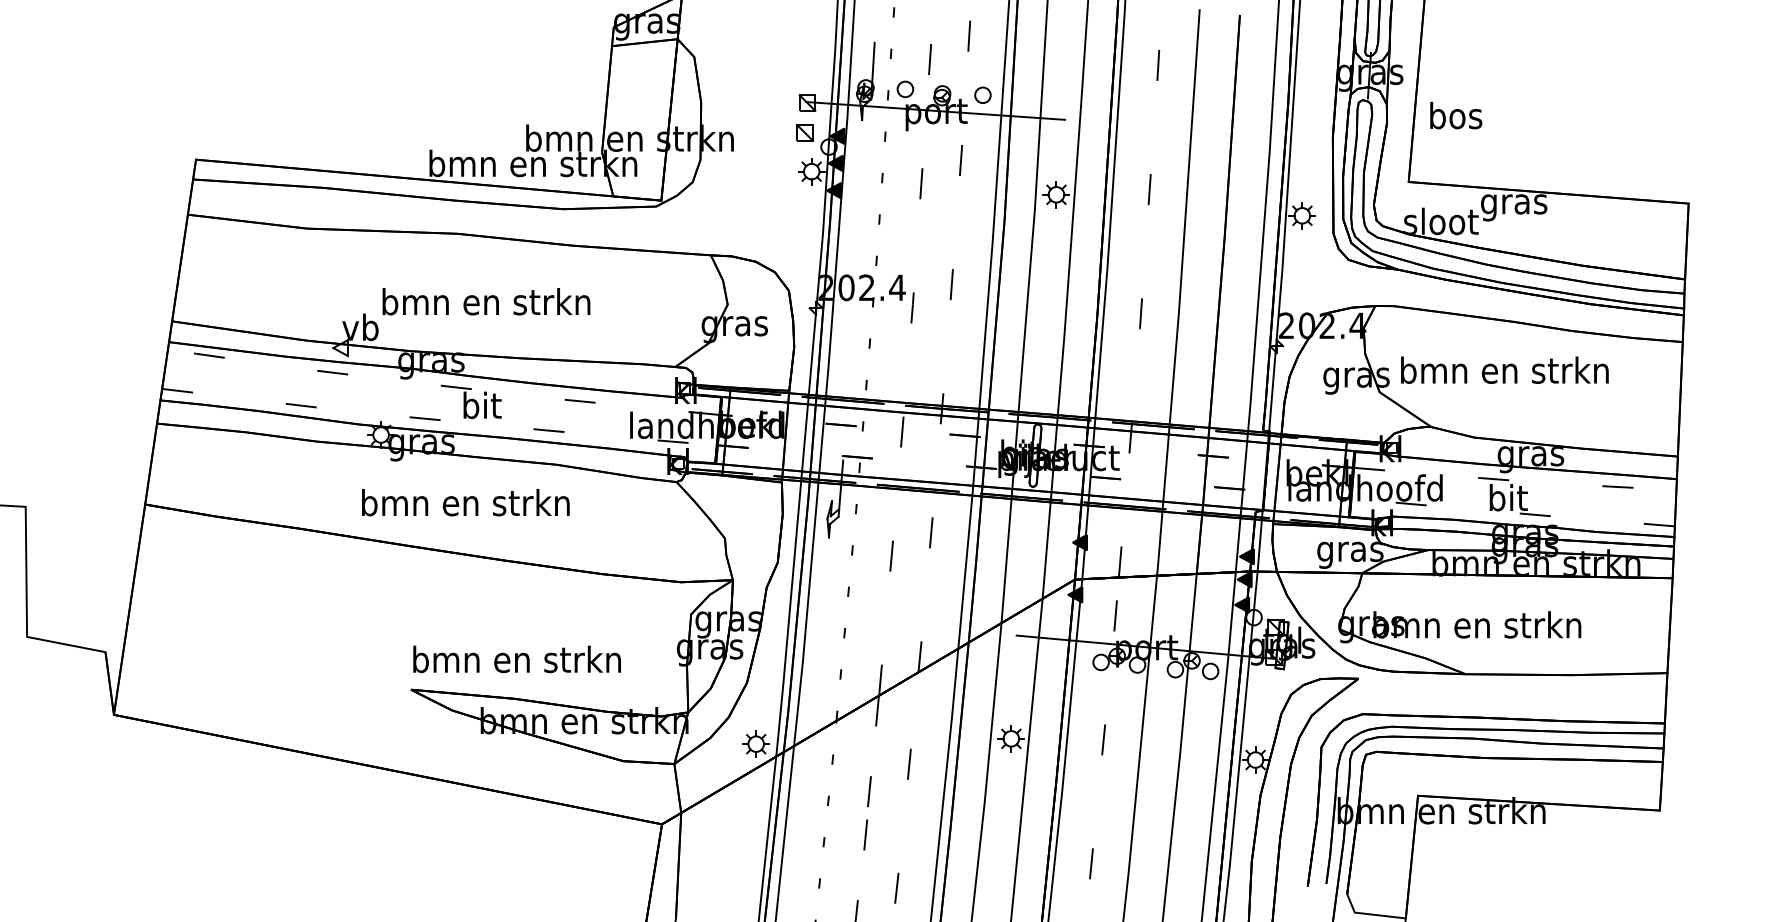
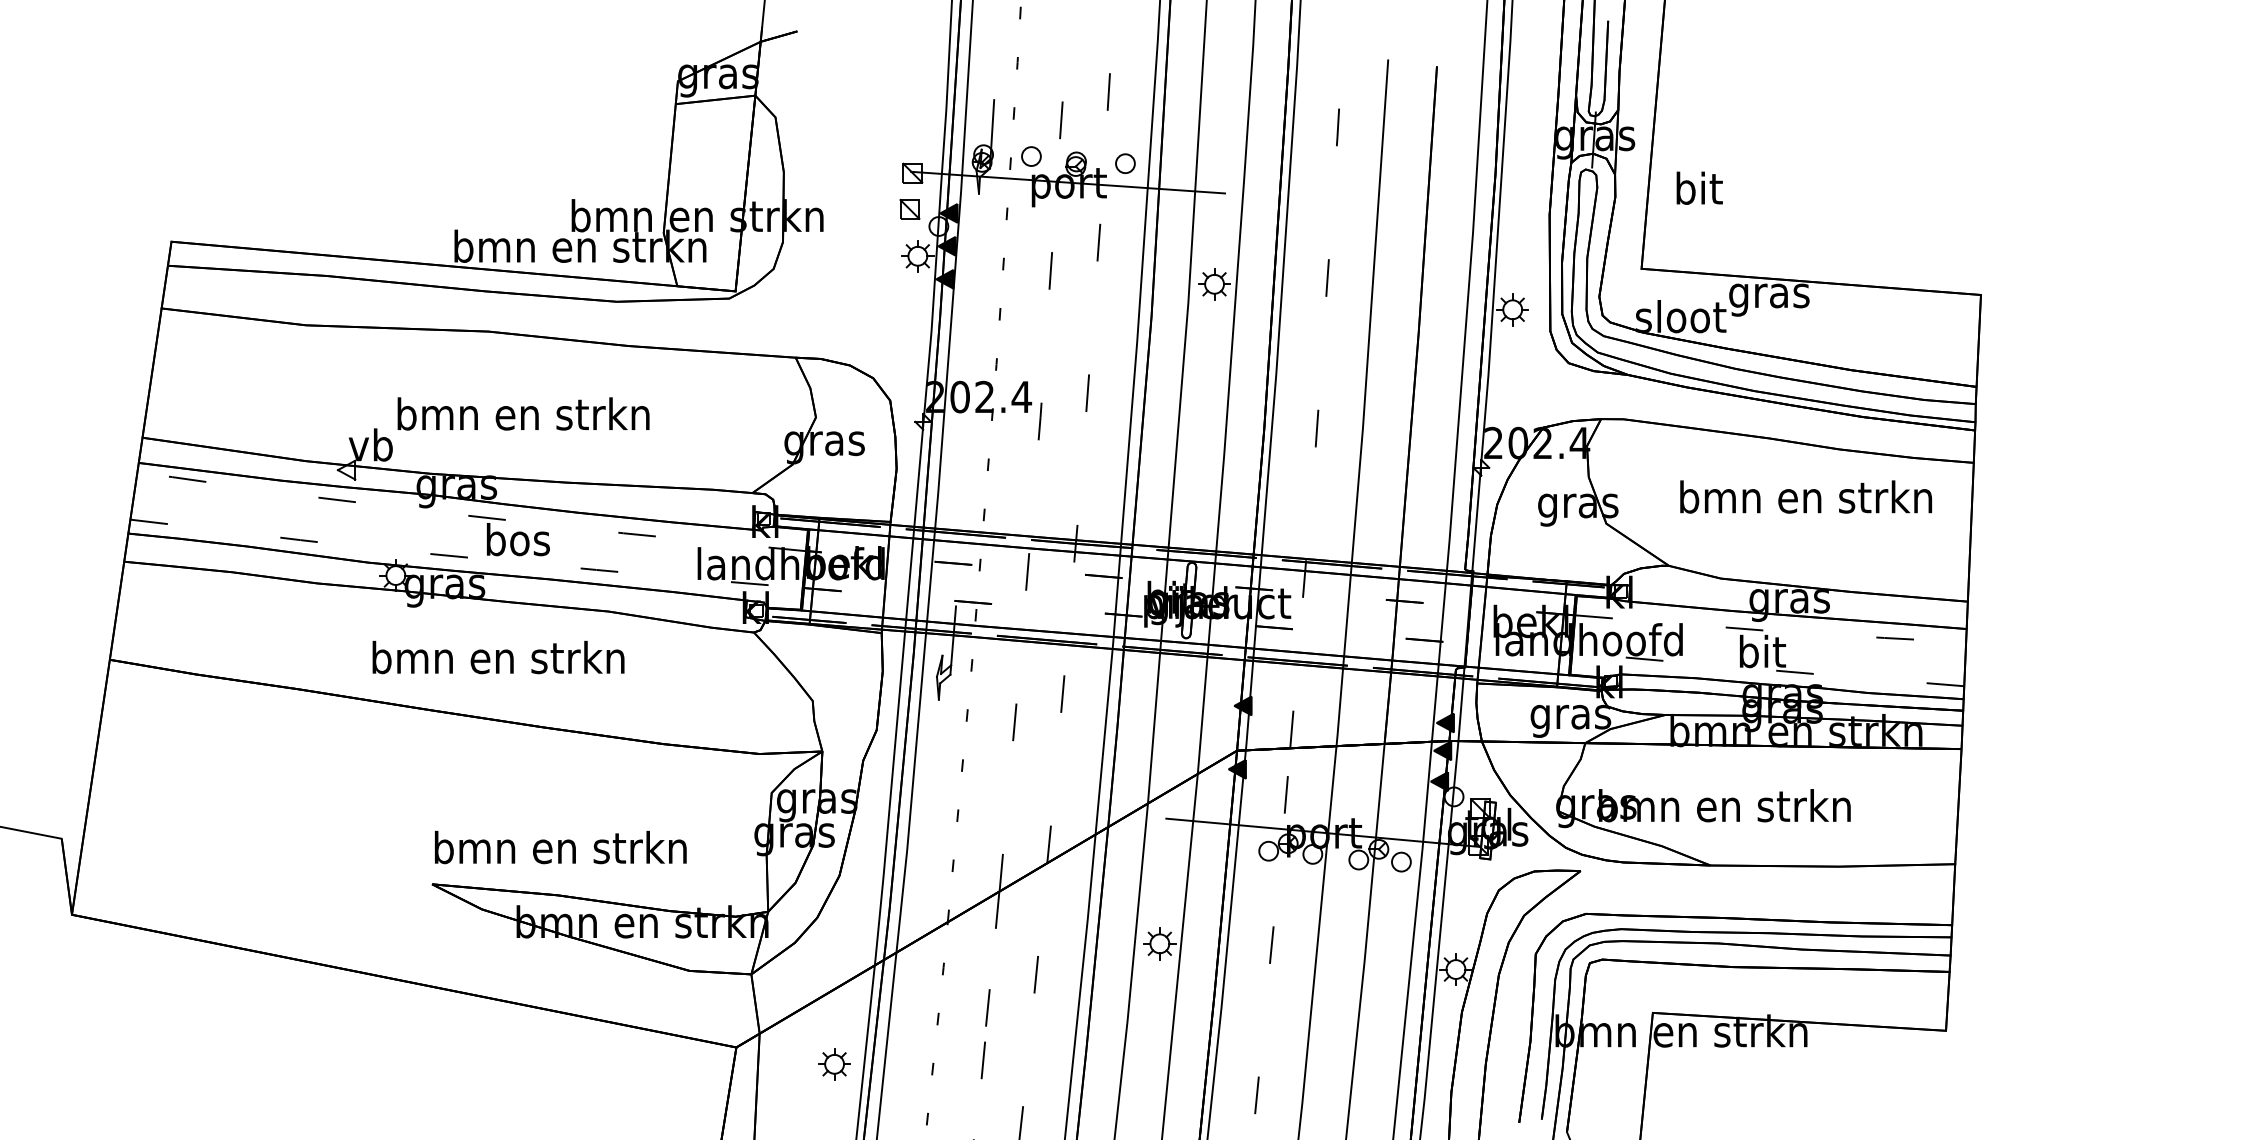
text: (1455, 114) -> (1698, 187), bos -> bit
text: (1504, 369) -> (1805, 496), moved
text: (481, 405) -> (517, 539), bit -> bos
part: (756, 744) -> (834, 1064), moved

